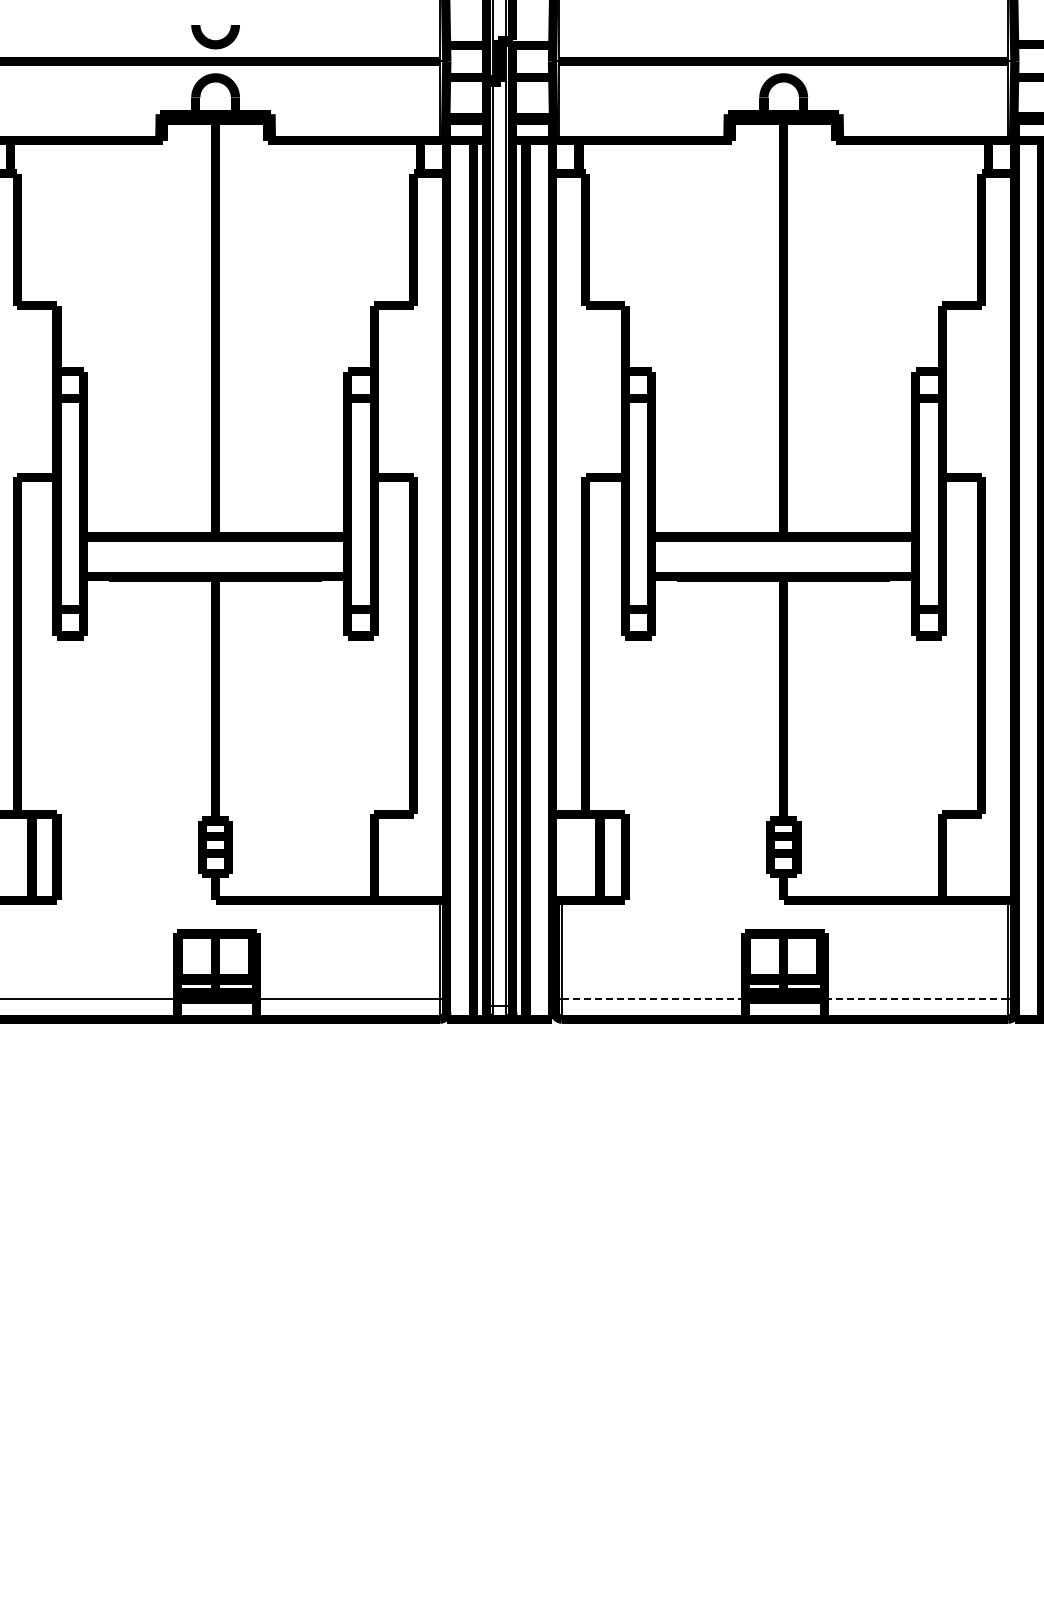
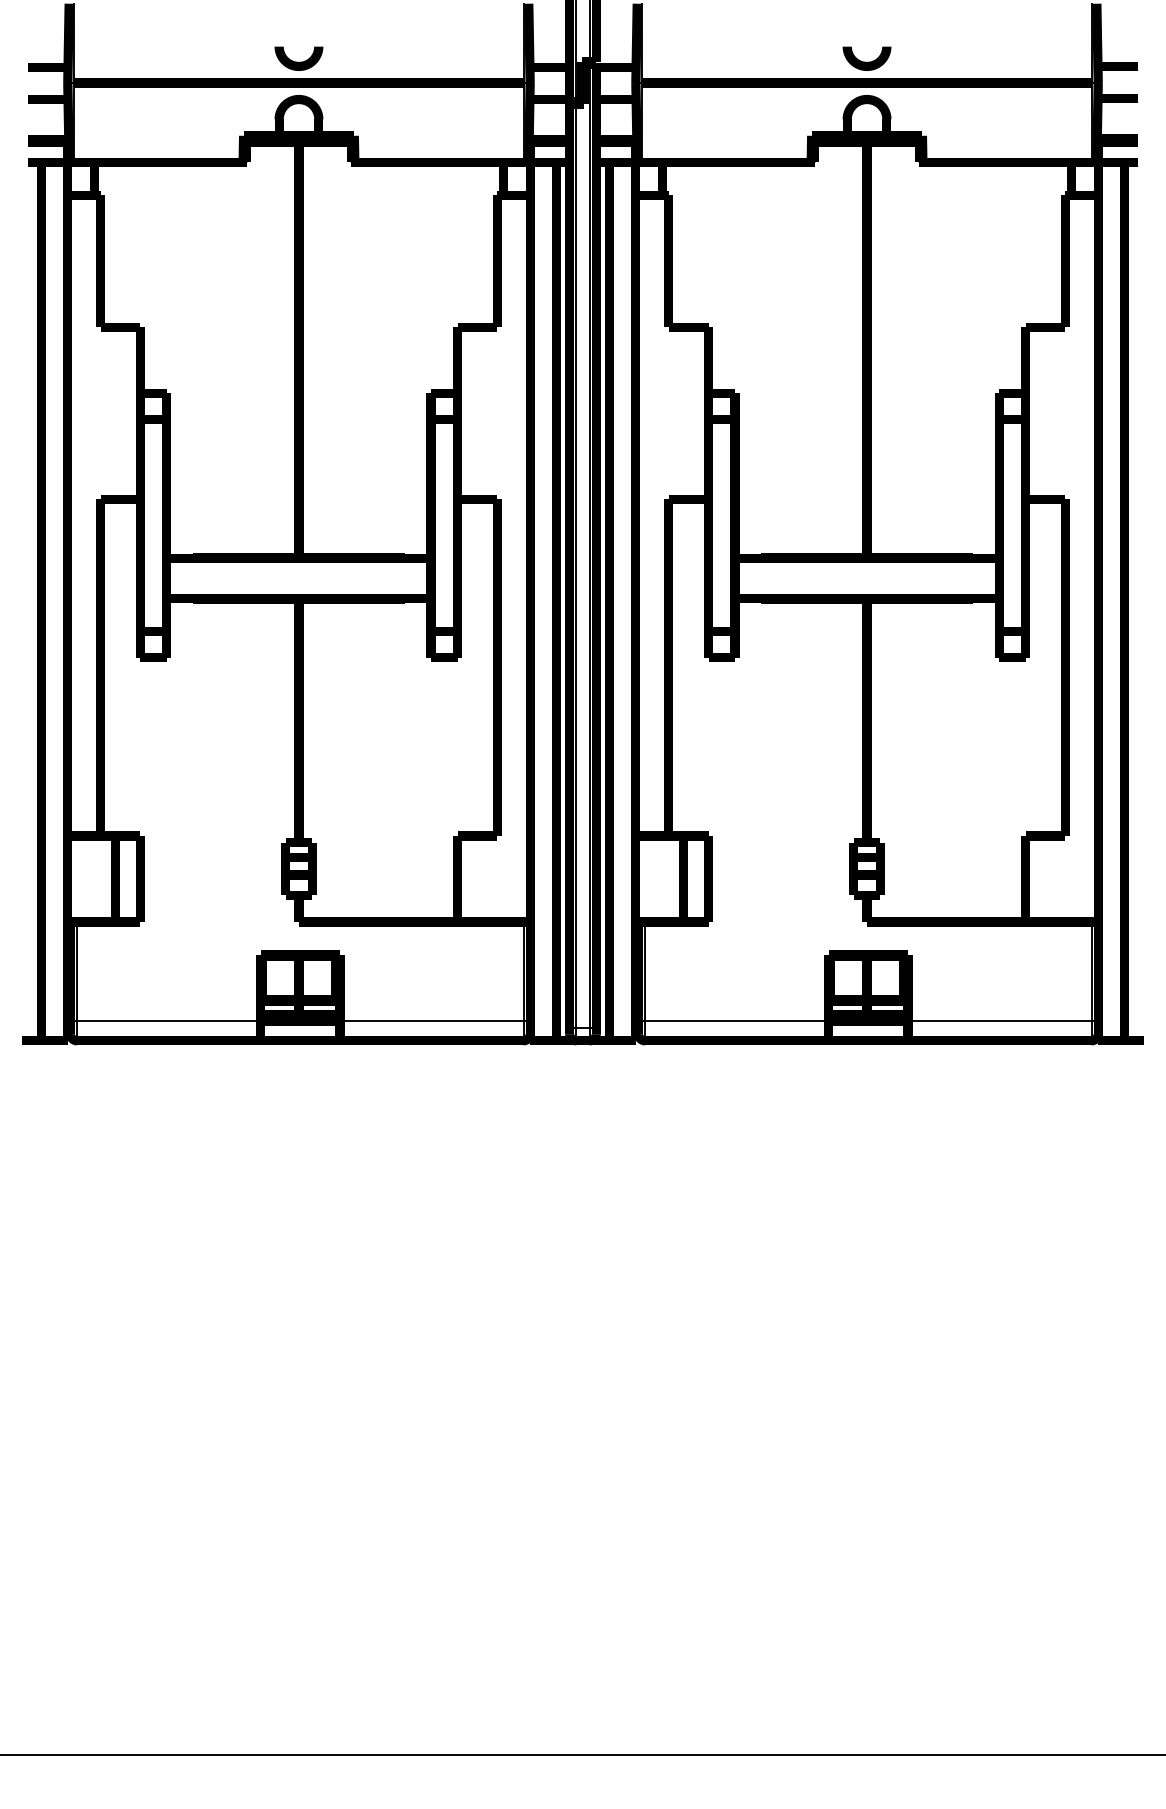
curve: (783, 39) -> (866, 61), added
line: (653, 998) -> (736, 1020), dashed -> solid
line: (916, 998) -> (999, 1020), dashed -> solid

